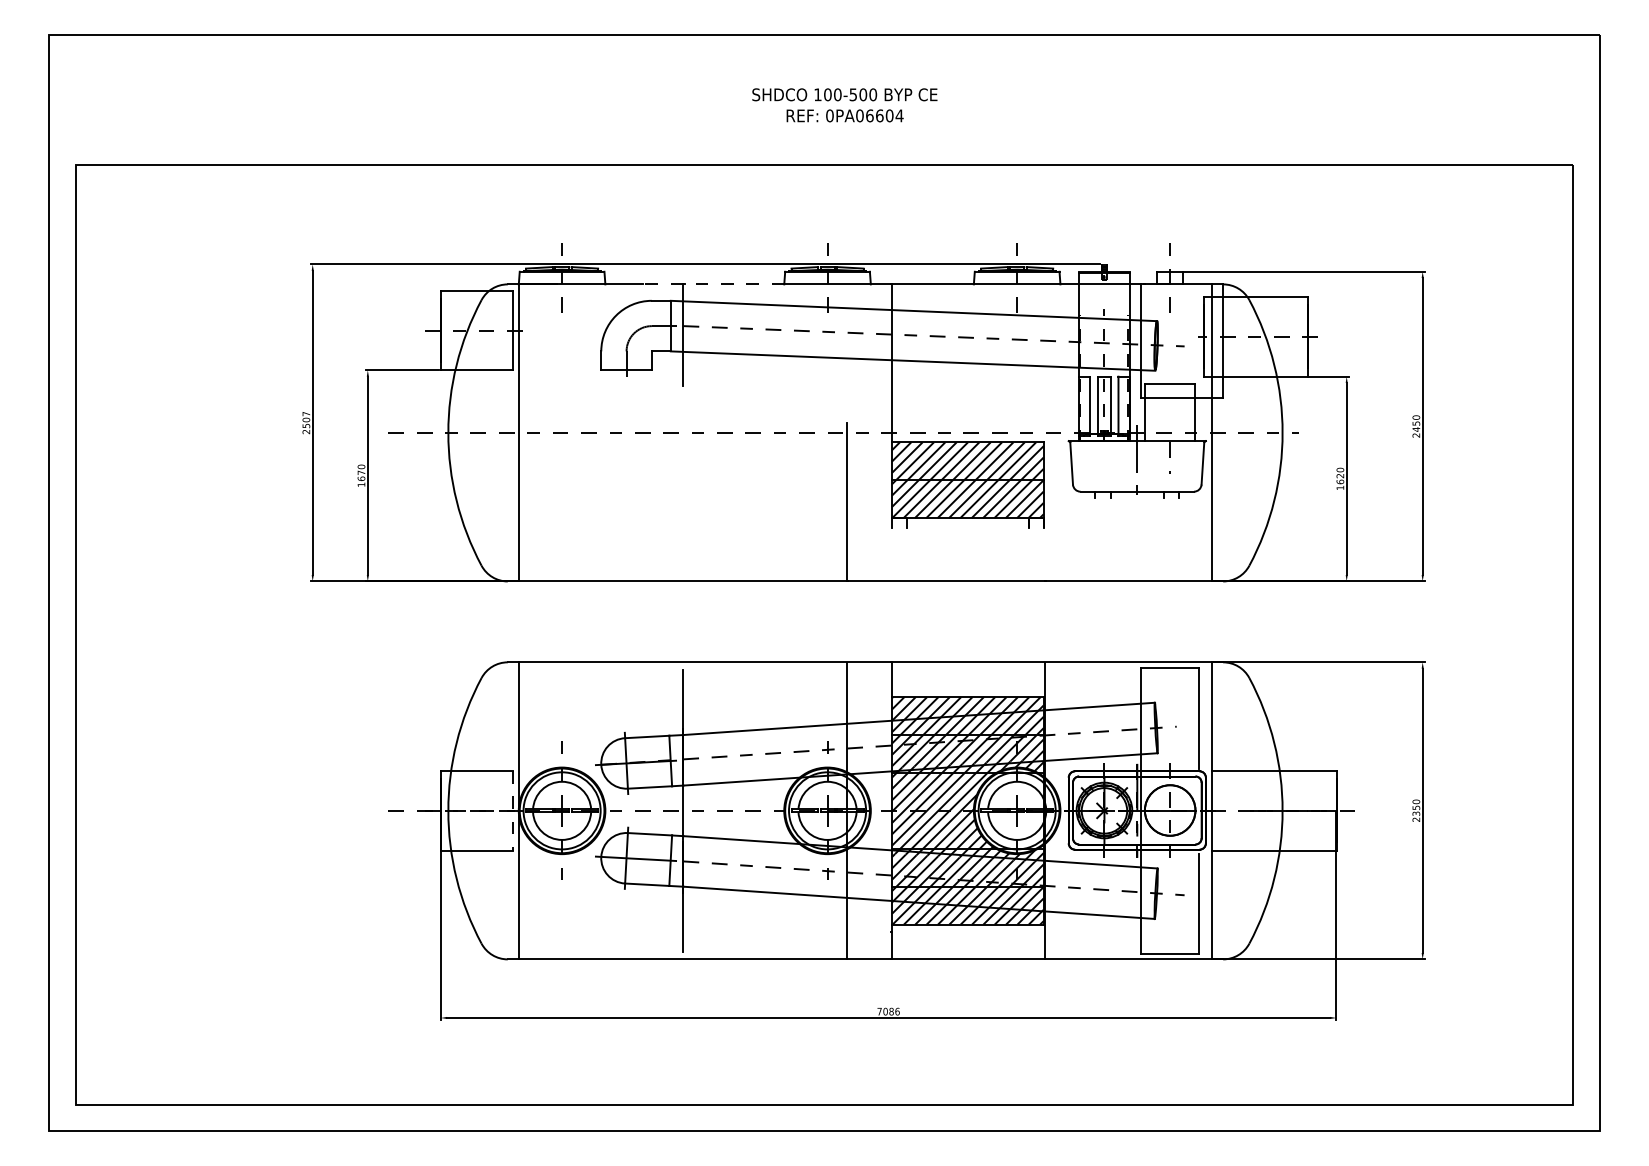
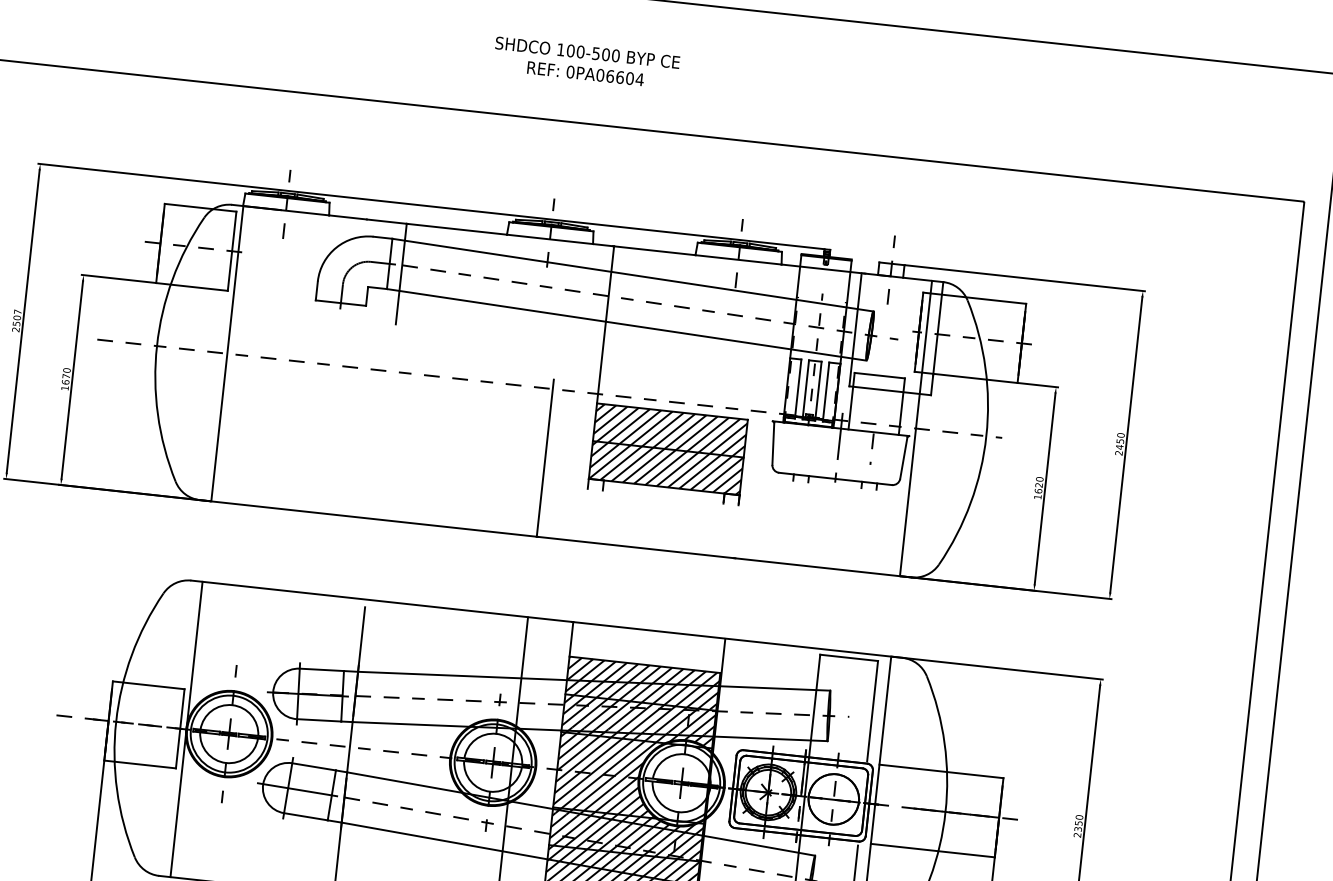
line: (713, 284) -> (436, 227), dashed -> solid
line: (512, 810) -> (179, 728), dashed -> solid

